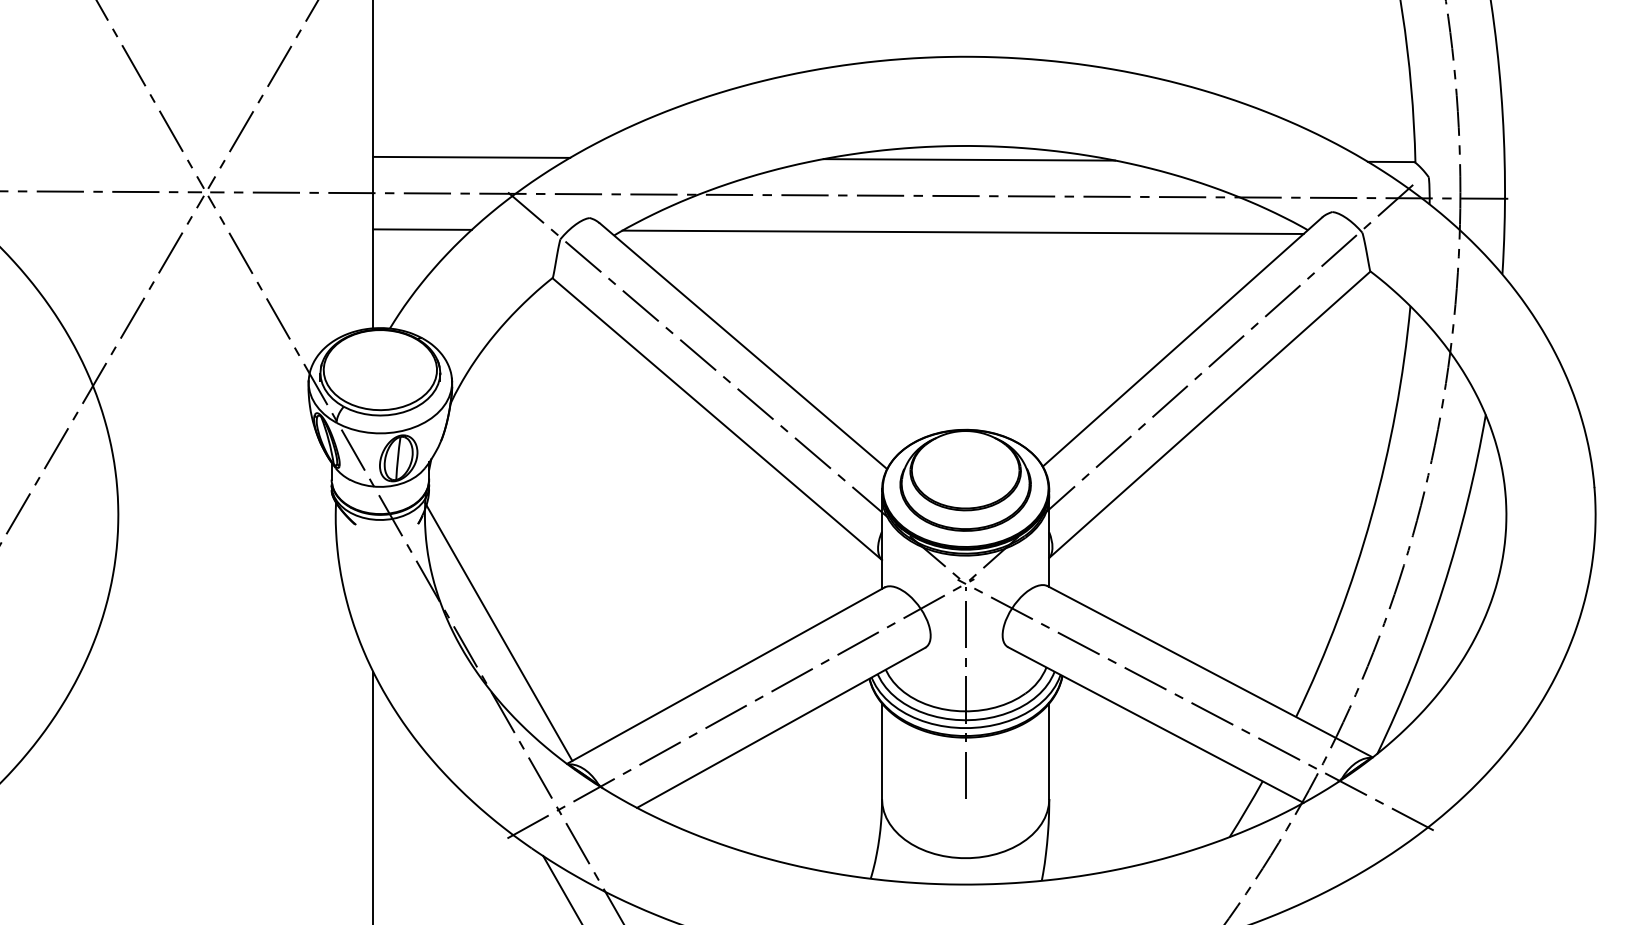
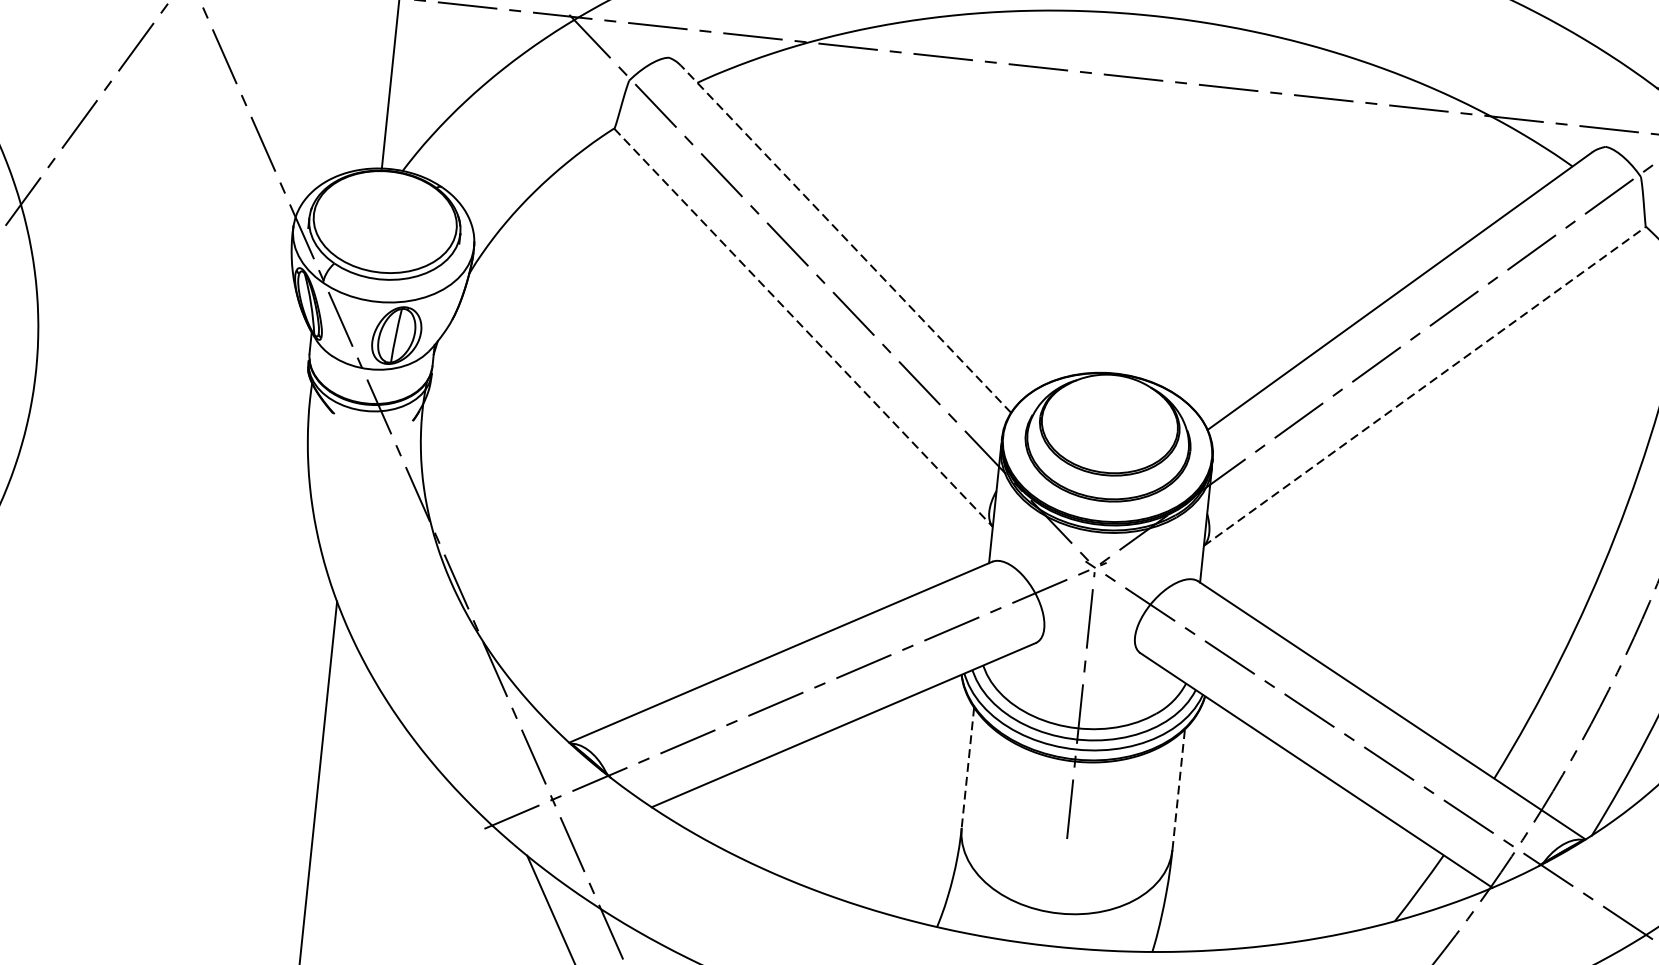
line: (969, 159) -> (1155, 33), removed
line: (422, 229) -> (456, 50), removed
line: (962, 232) -> (1136, 124), removed
line: (743, 345) -> (846, 238), solid -> dashed
line: (1210, 414) -> (1425, 386), solid -> dashed
line: (717, 419) -> (803, 328), solid -> dashed
line: (498, 631) -> (500, 566), removed
line: (882, 751) -> (968, 768), solid -> dashed
line: (1049, 751) -> (1178, 789), solid -> dashed

